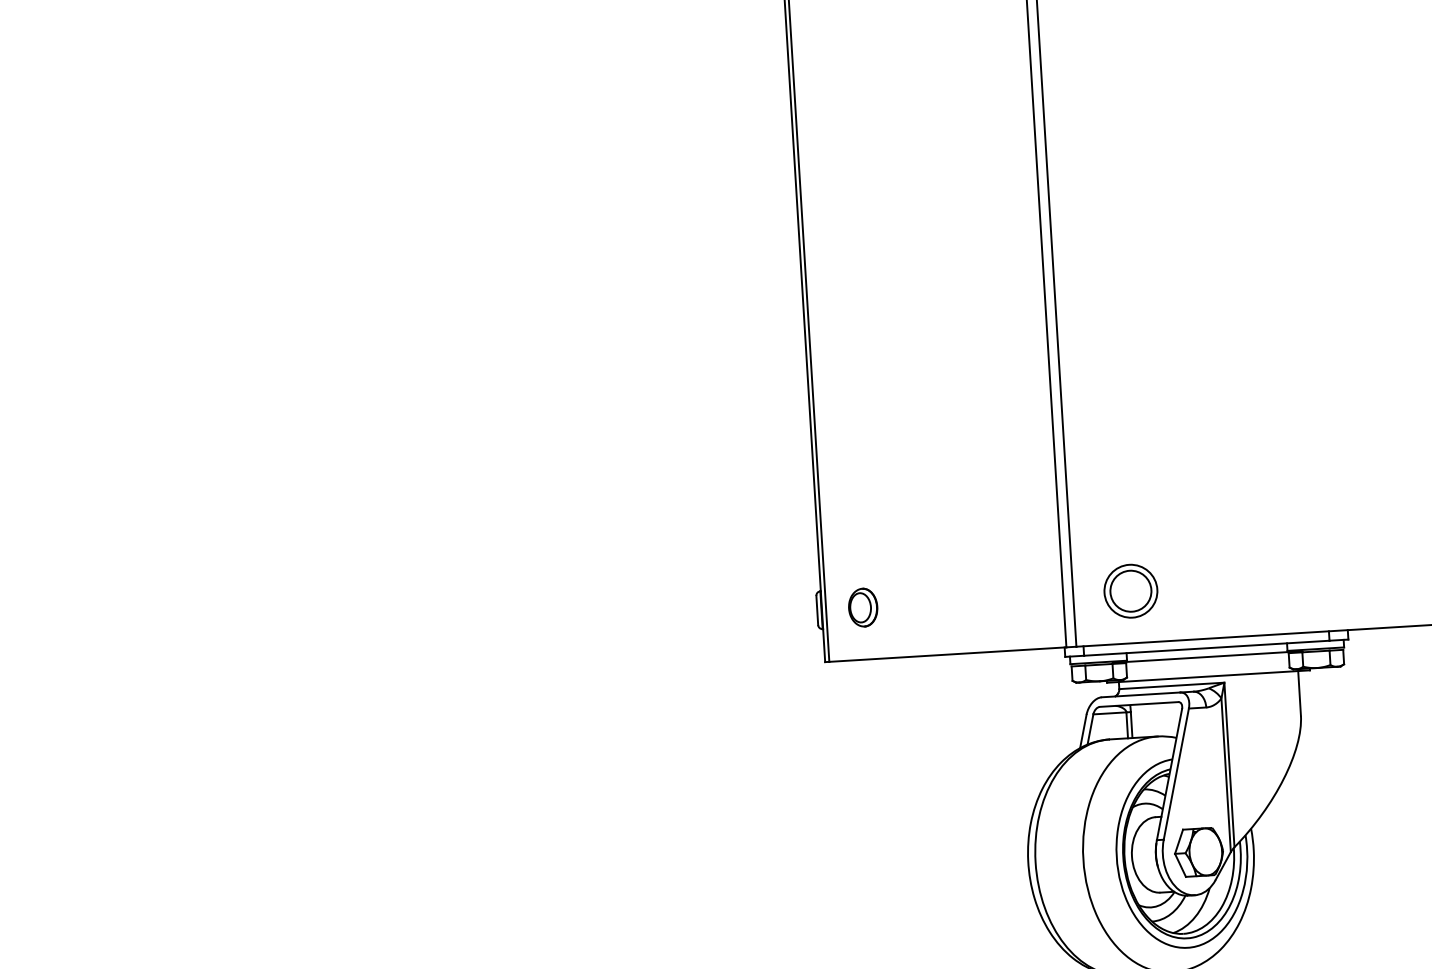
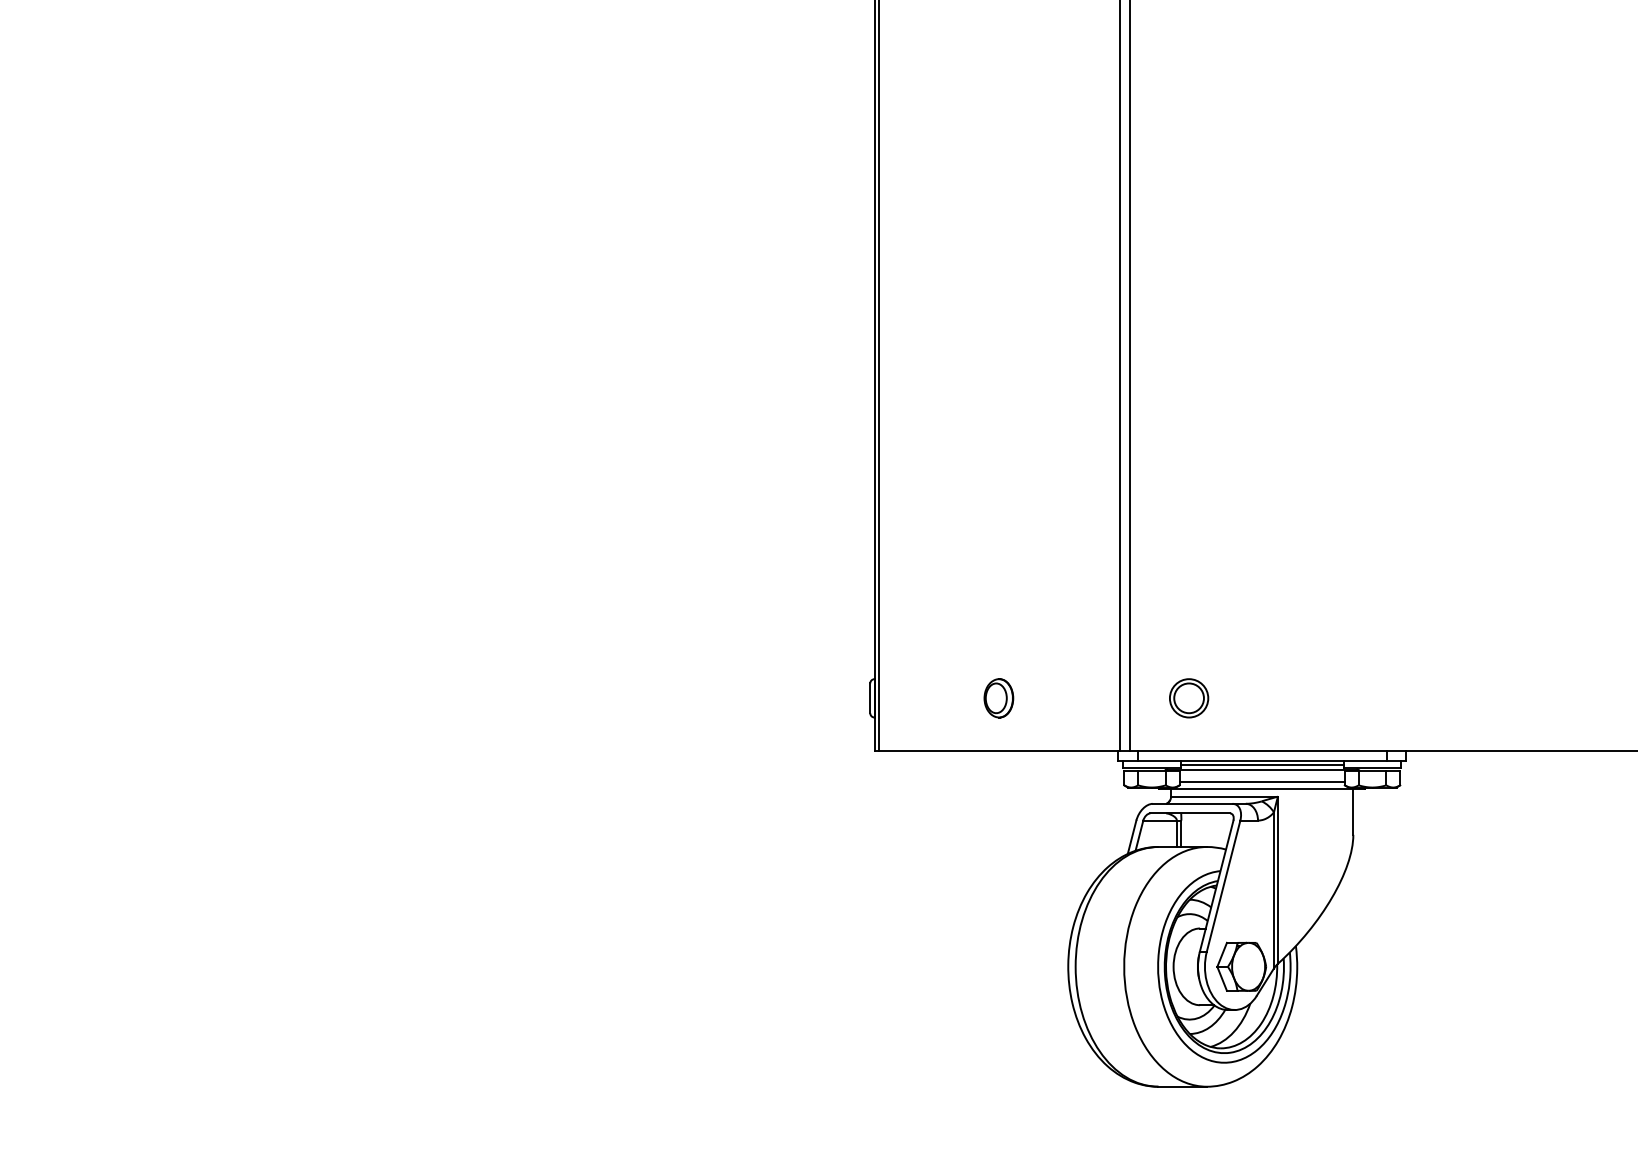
part: (1131, 591) -> (1189, 698), size x0.71
part: (862, 607) -> (998, 698), moved
line: (1206, 653) -> (1261, 765), added
line: (1207, 669) -> (1261, 782), added

